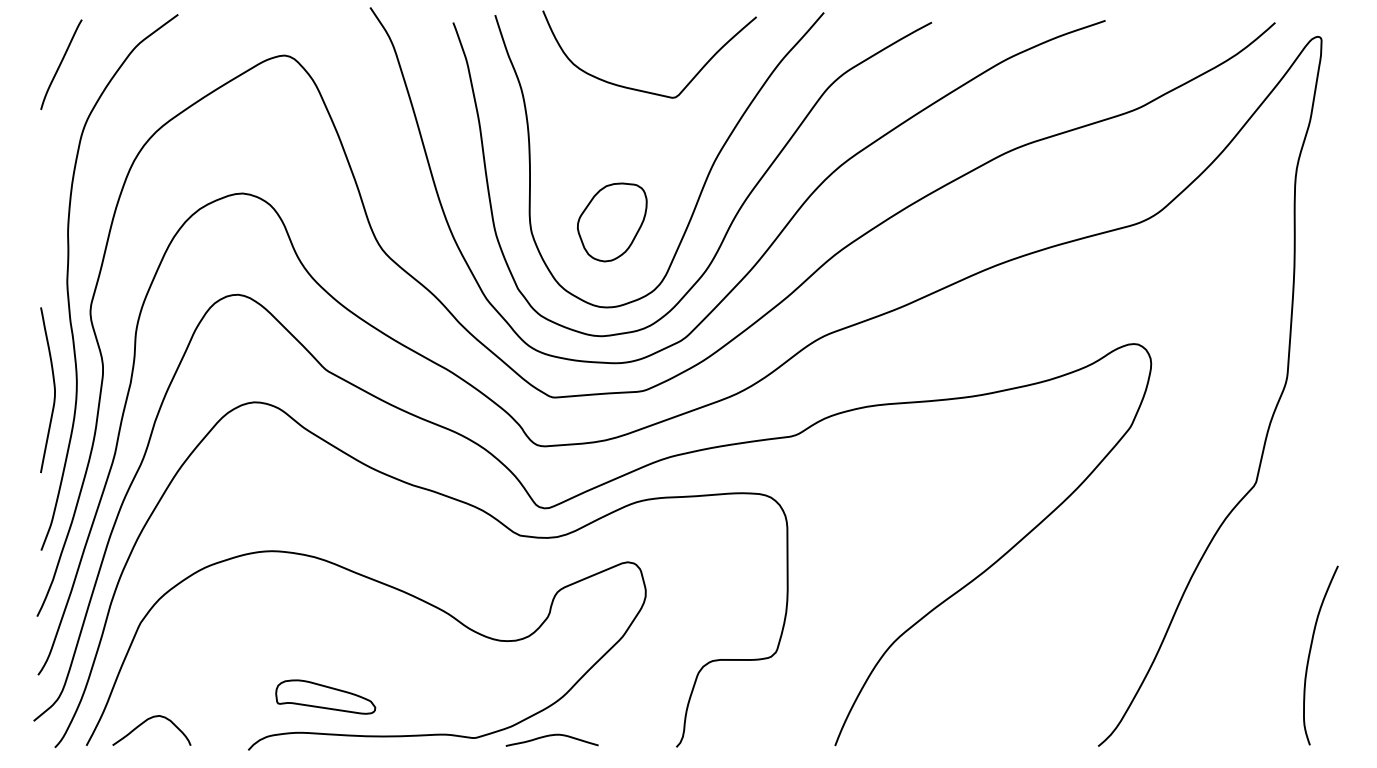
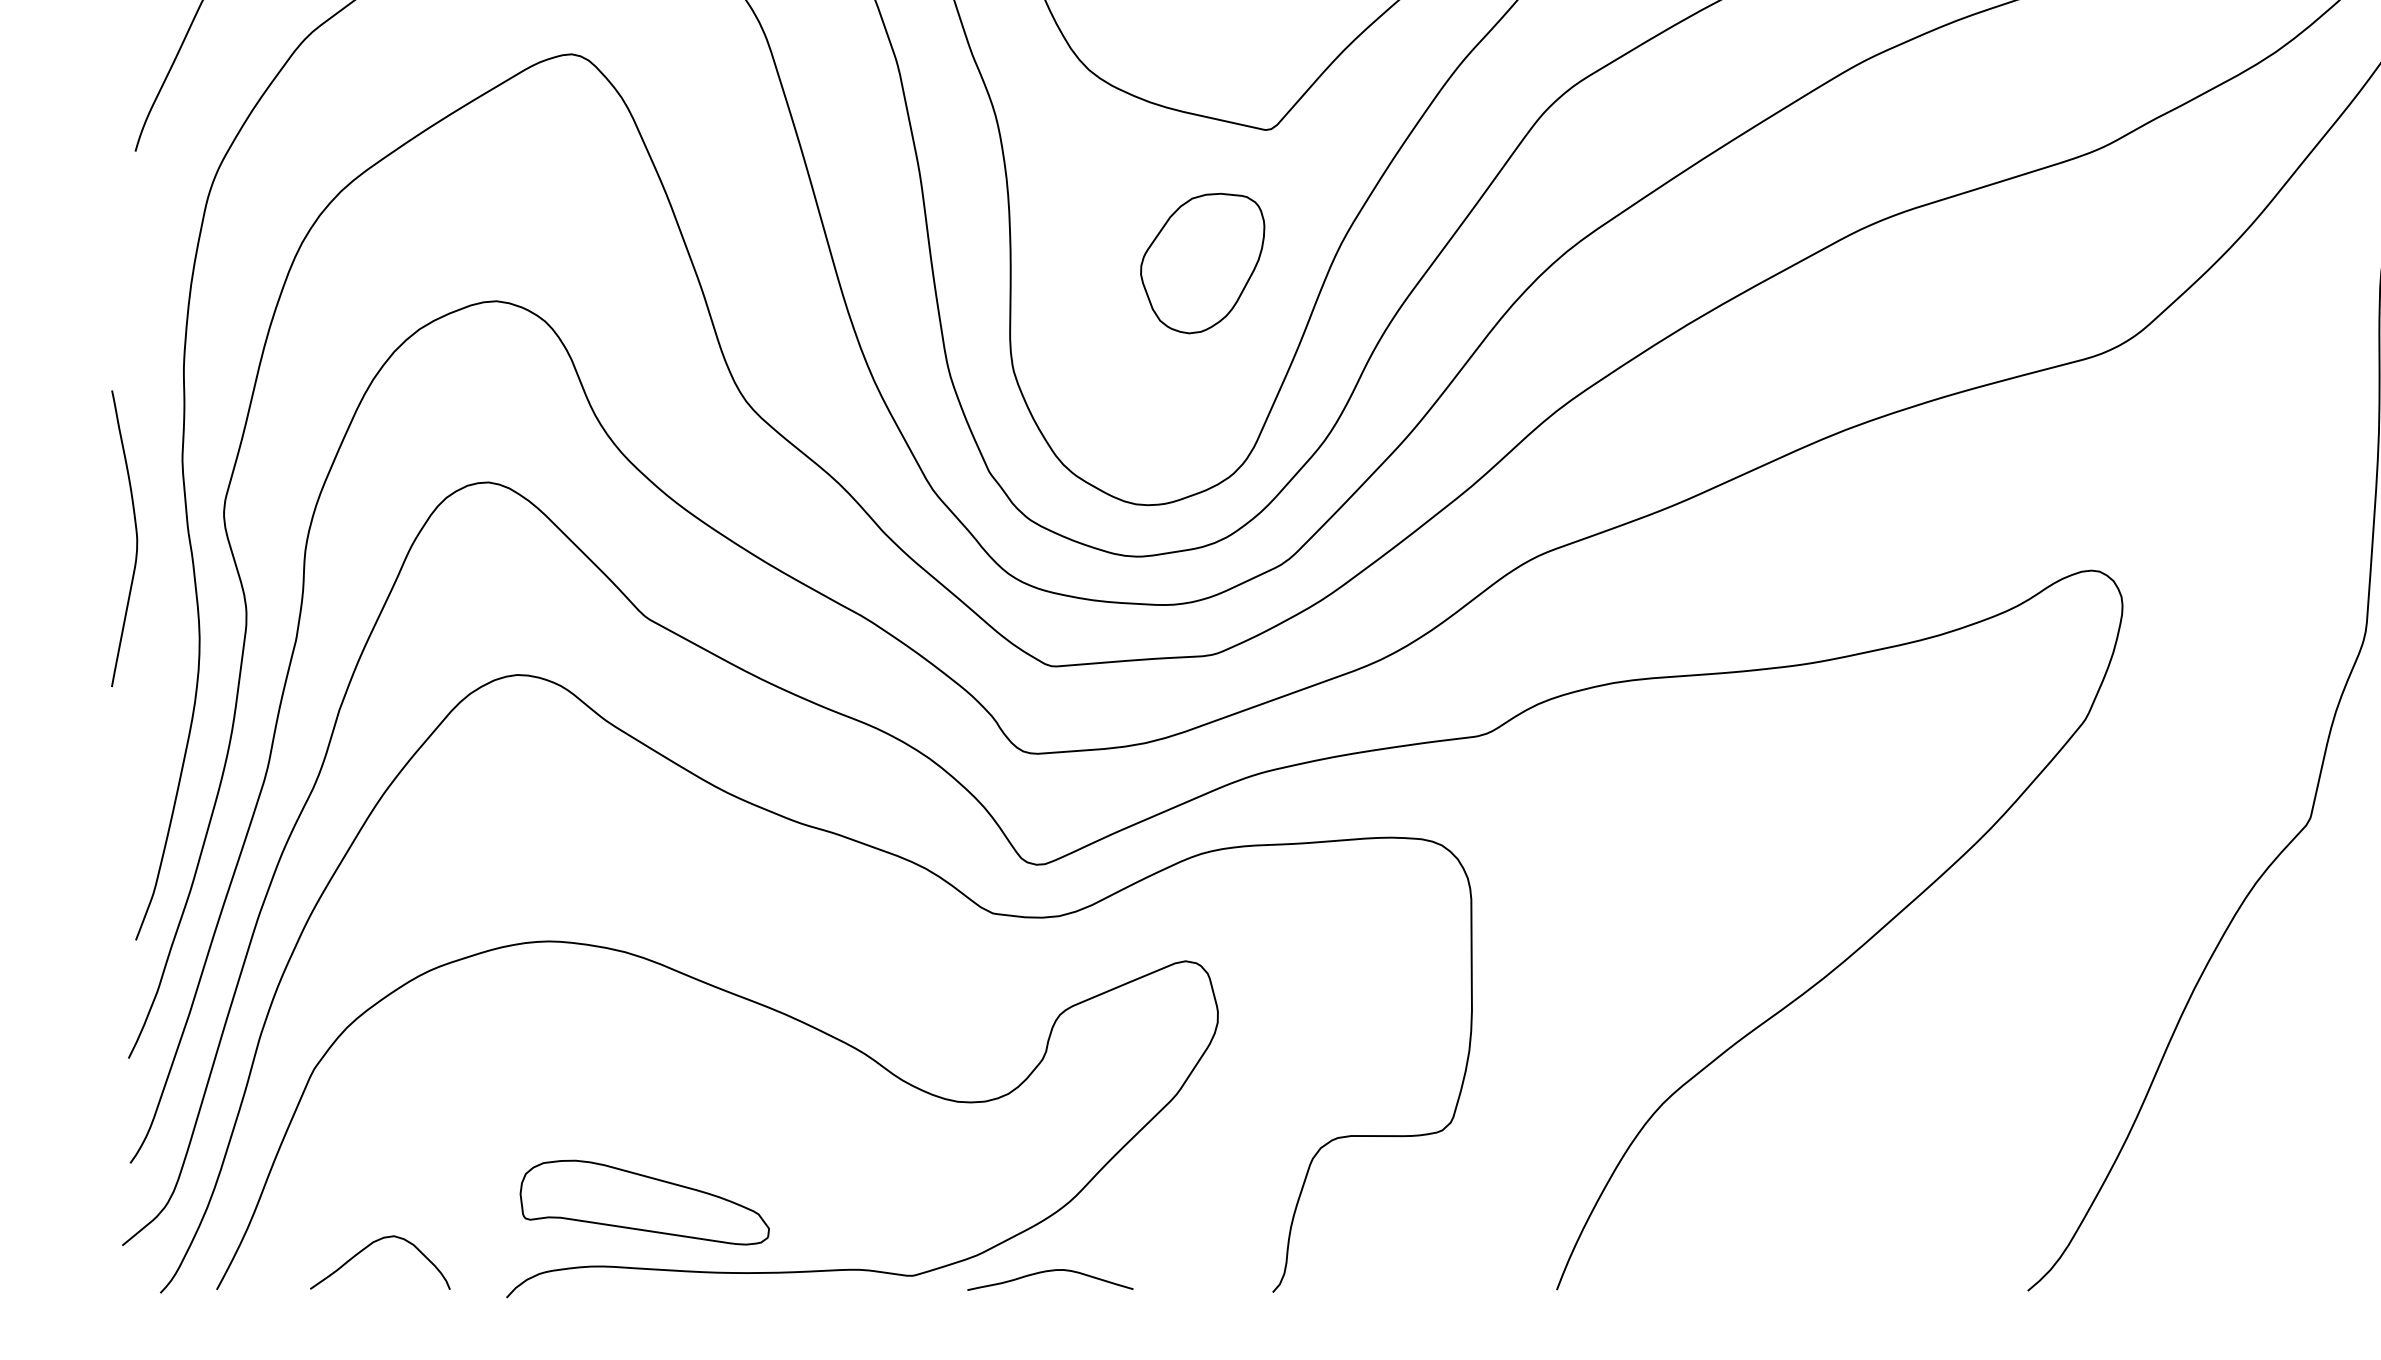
part: (612, 222) -> (1203, 263), moved
curve: (53, 387) -> (134, 533), moved
part: (325, 696) -> (644, 1201), size x1.4
curve: (145, 722) -> (368, 1248), moved

